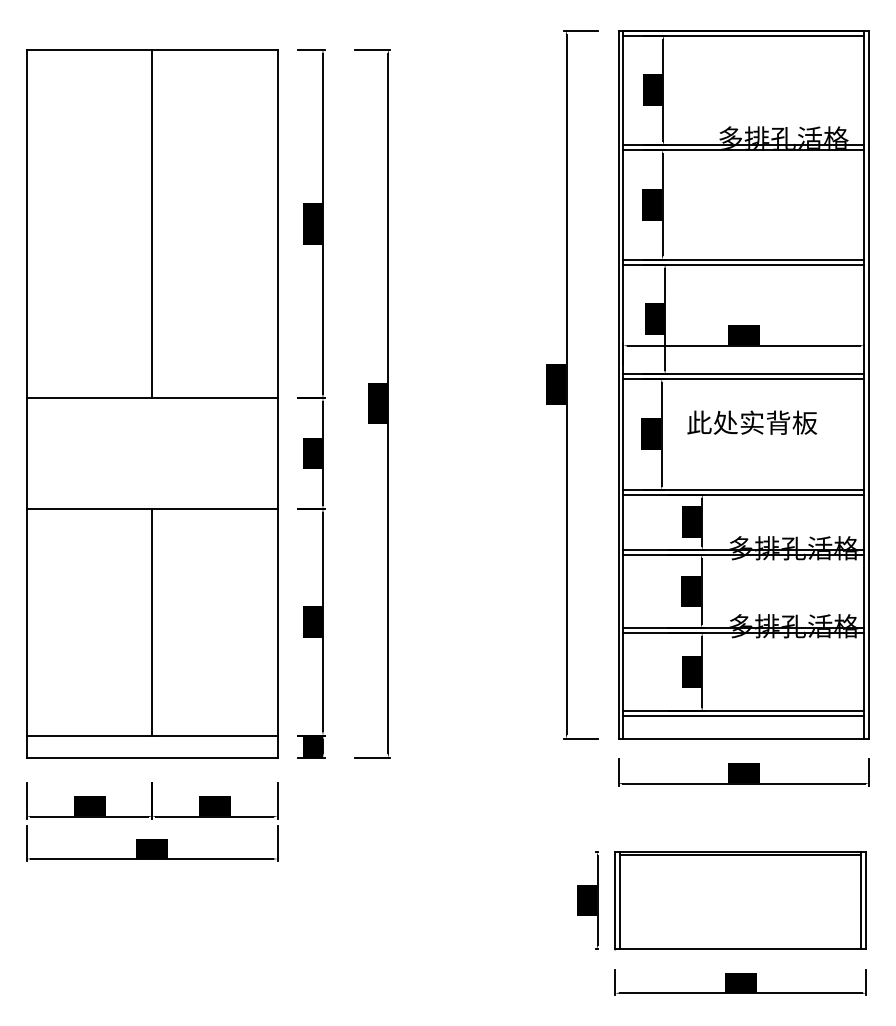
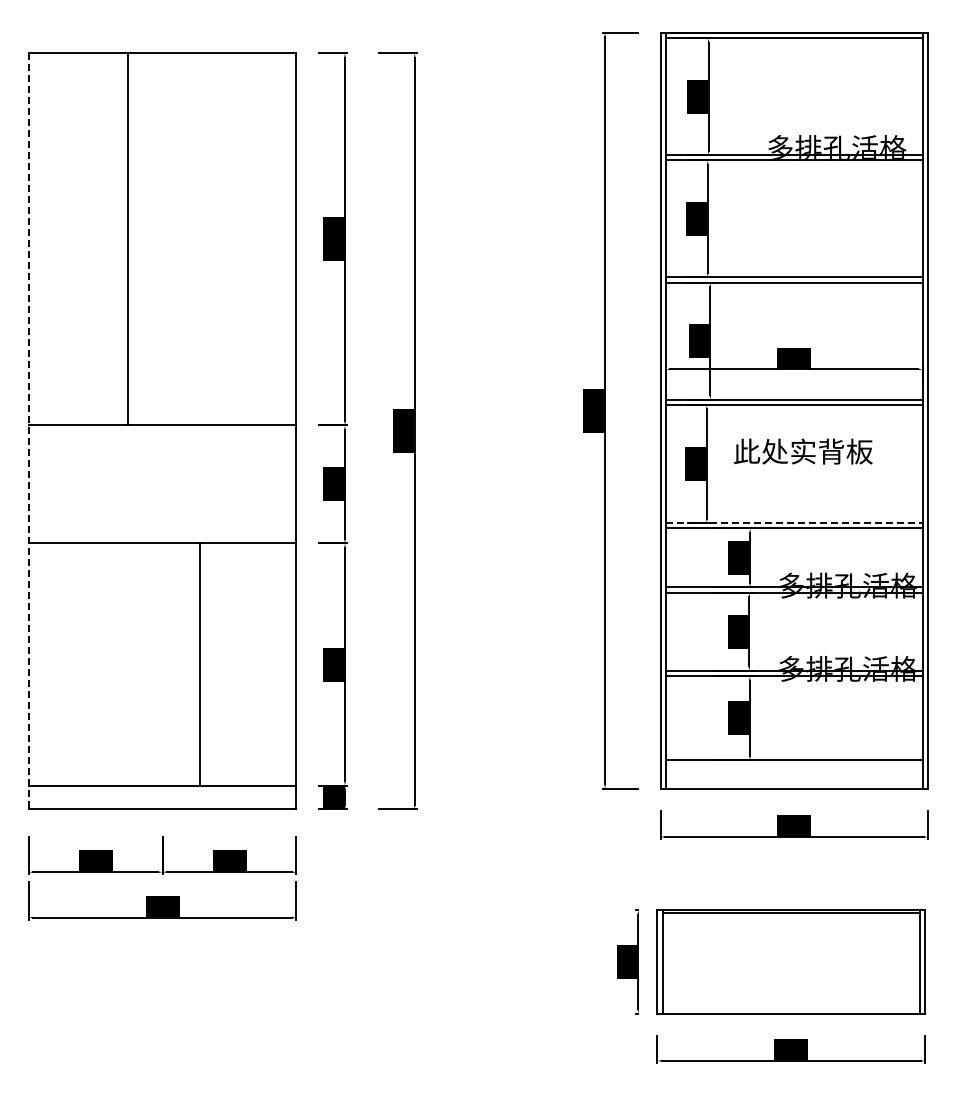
line: (152, 224) -> (127, 239), moved
line: (26, 403) -> (28, 431), solid -> dashed
line: (743, 490) -> (794, 523), solid -> dashed
line: (152, 622) -> (199, 664), moved
line: (742, 716) -> (793, 765), removed

